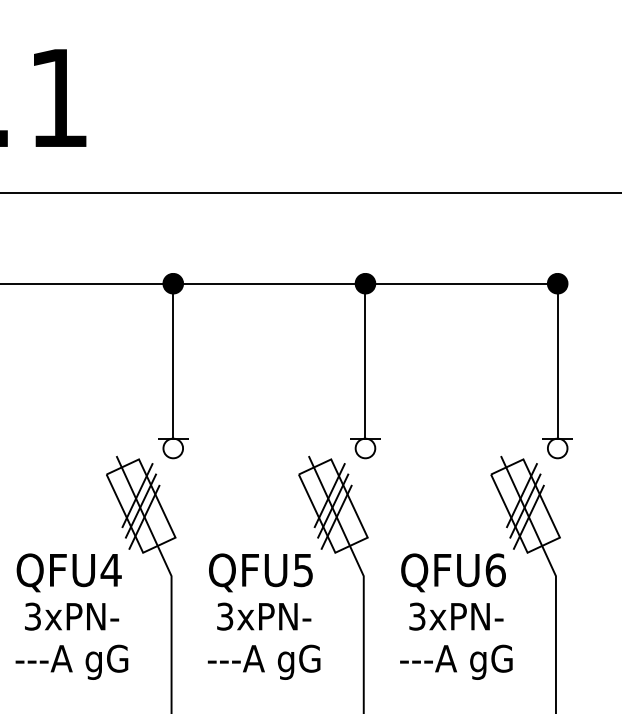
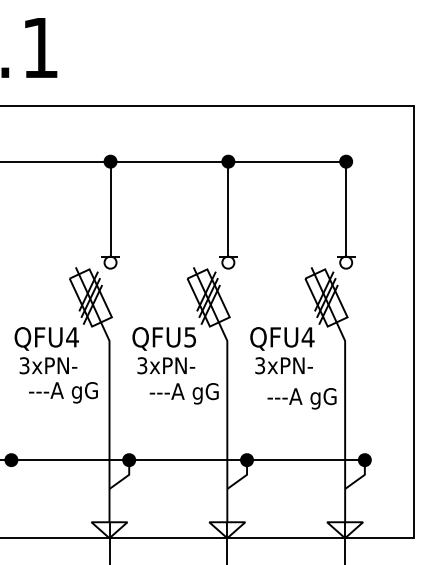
text: (494, 570) -> (307, 337), QFU6 -> QFU4
text: (72, 661) -> (63, 392), moved
text: (262, 661) -> (183, 393), moved
text: (455, 661) -> (301, 398), moved

